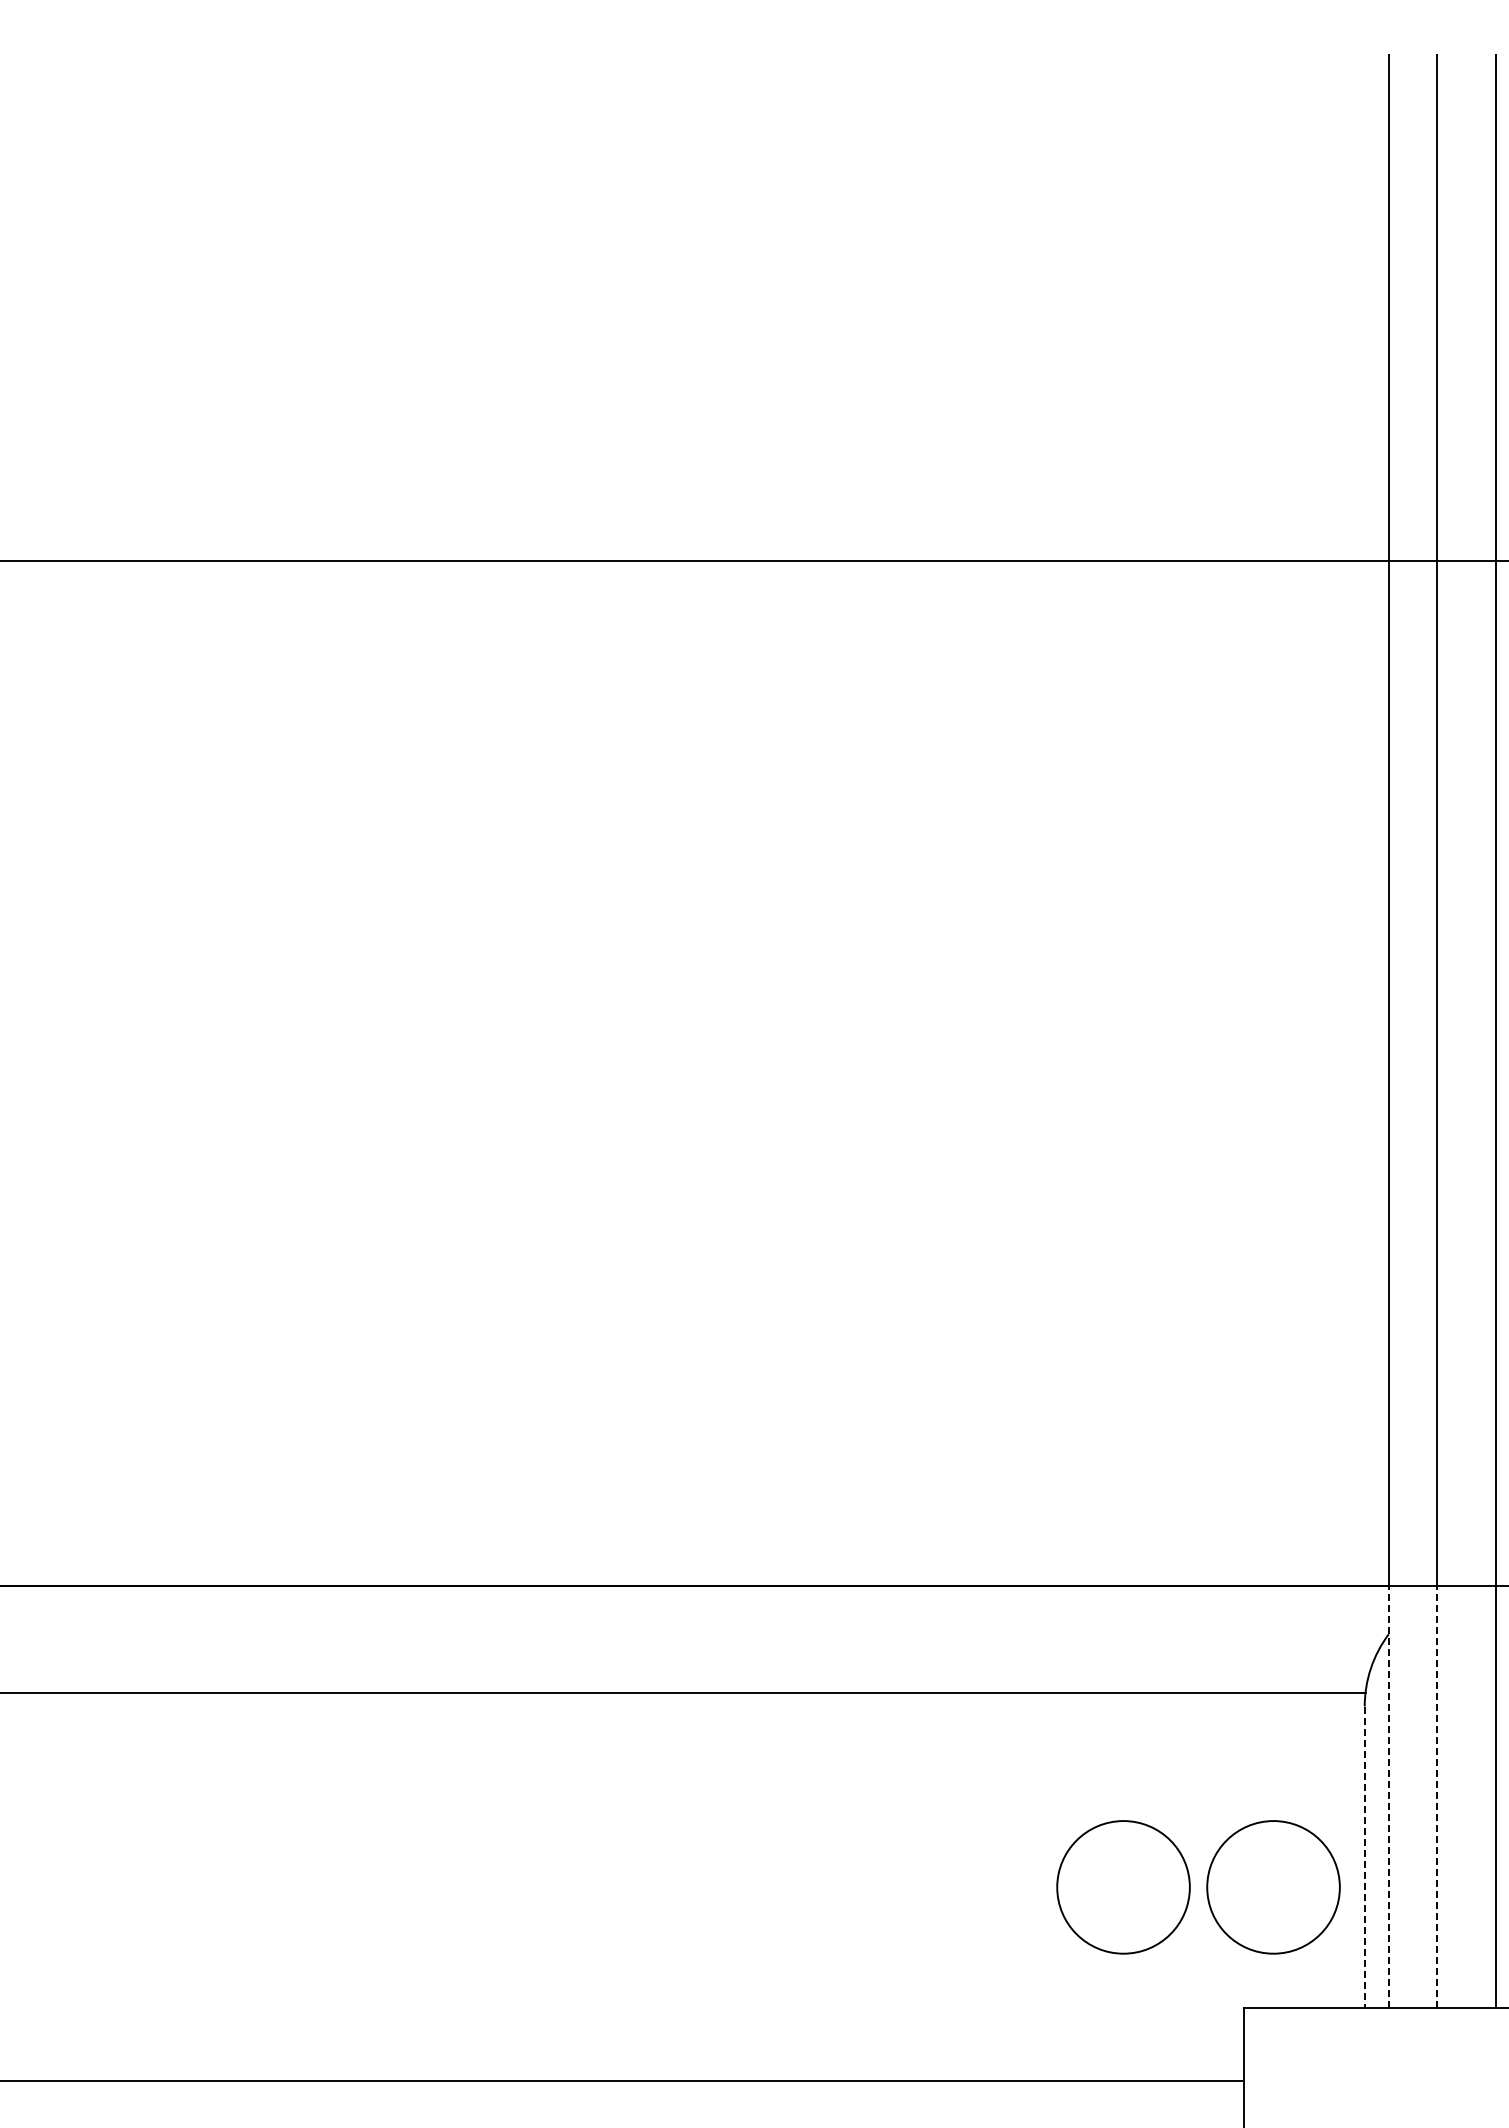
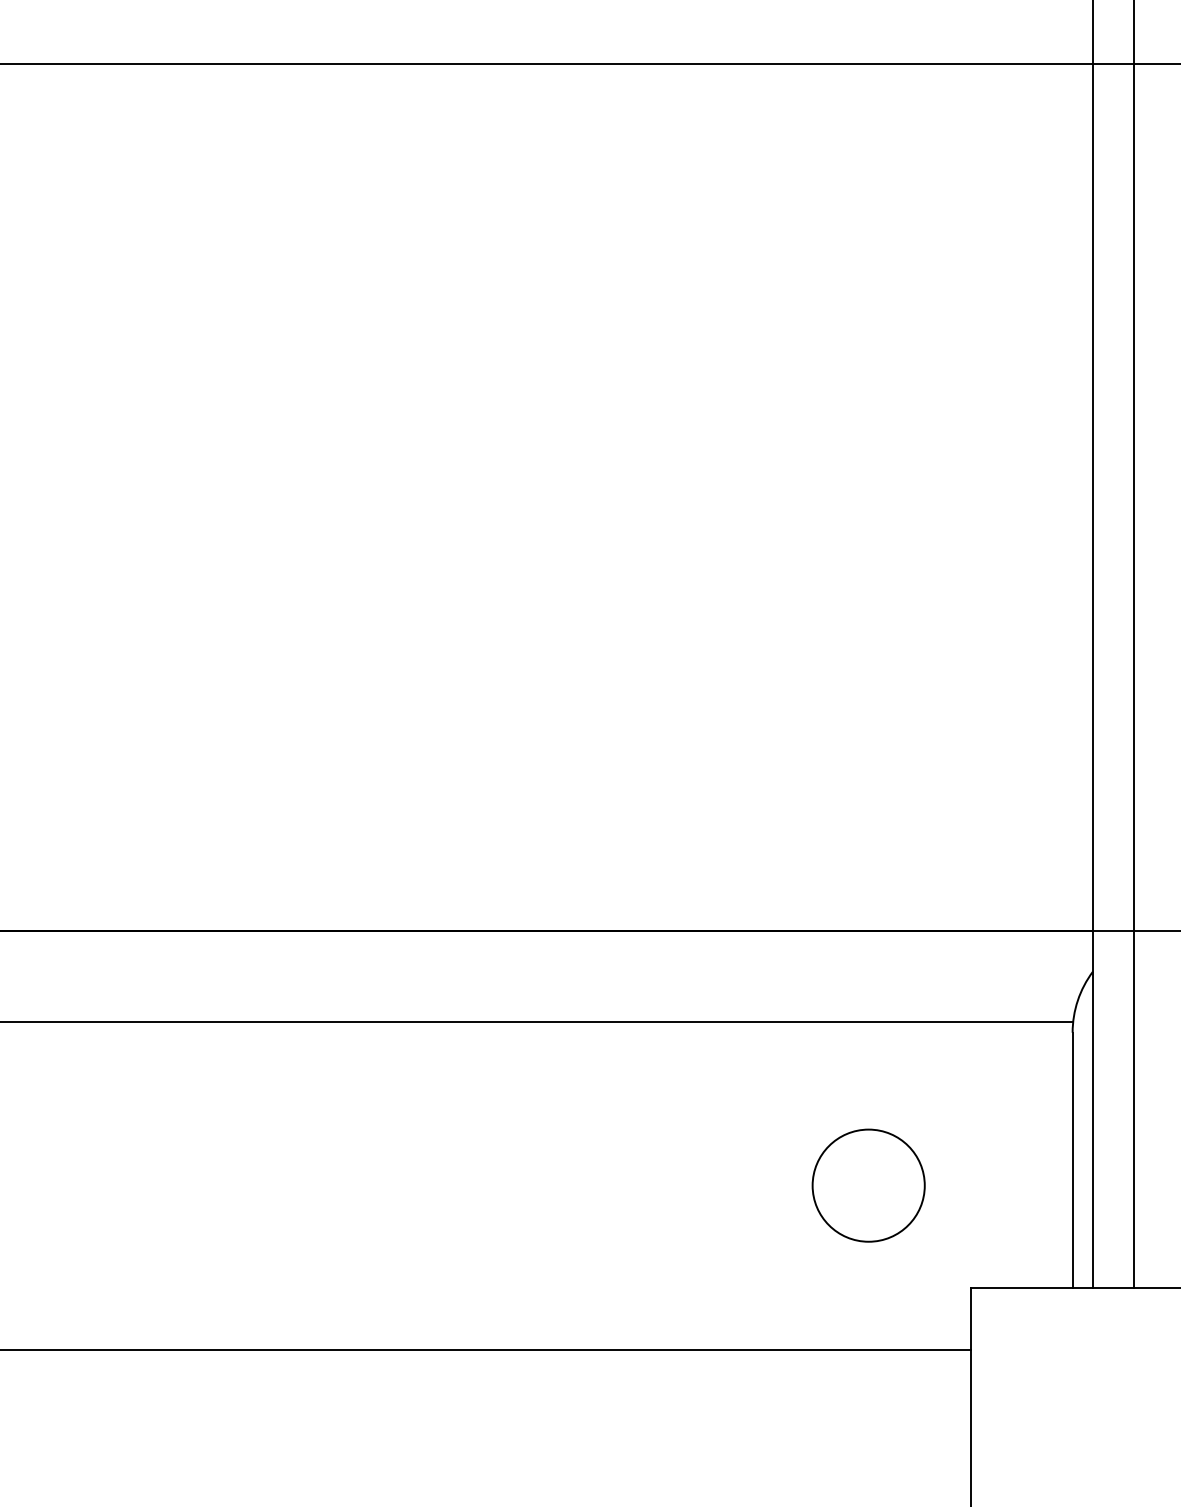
line: (1388, 1796) -> (1092, 1108), dashed -> solid
line: (1437, 1796) -> (1134, 1108), dashed -> solid
line: (1364, 1857) -> (1072, 1160), dashed -> solid
circle: (1273, 1887) -> (995, 1185), removed

